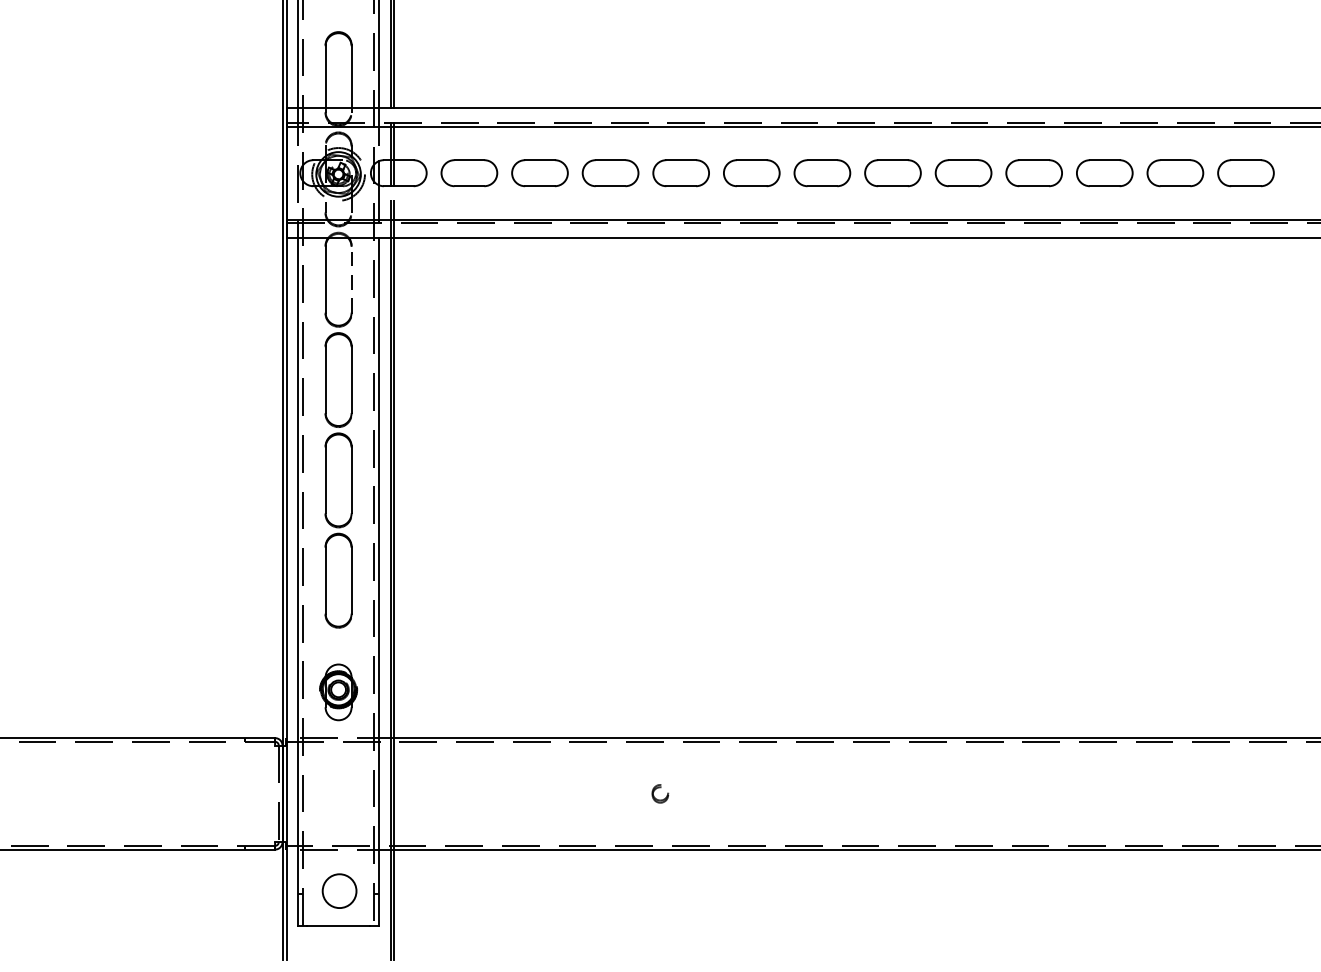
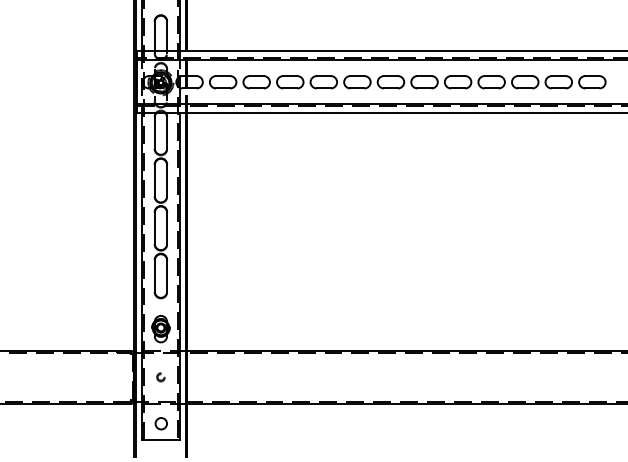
line: (352, 278) -> (167, 132), dashed -> solid
part: (659, 794) -> (160, 377), moved
circle: (337, 890) -> (160, 423), size x0.71

